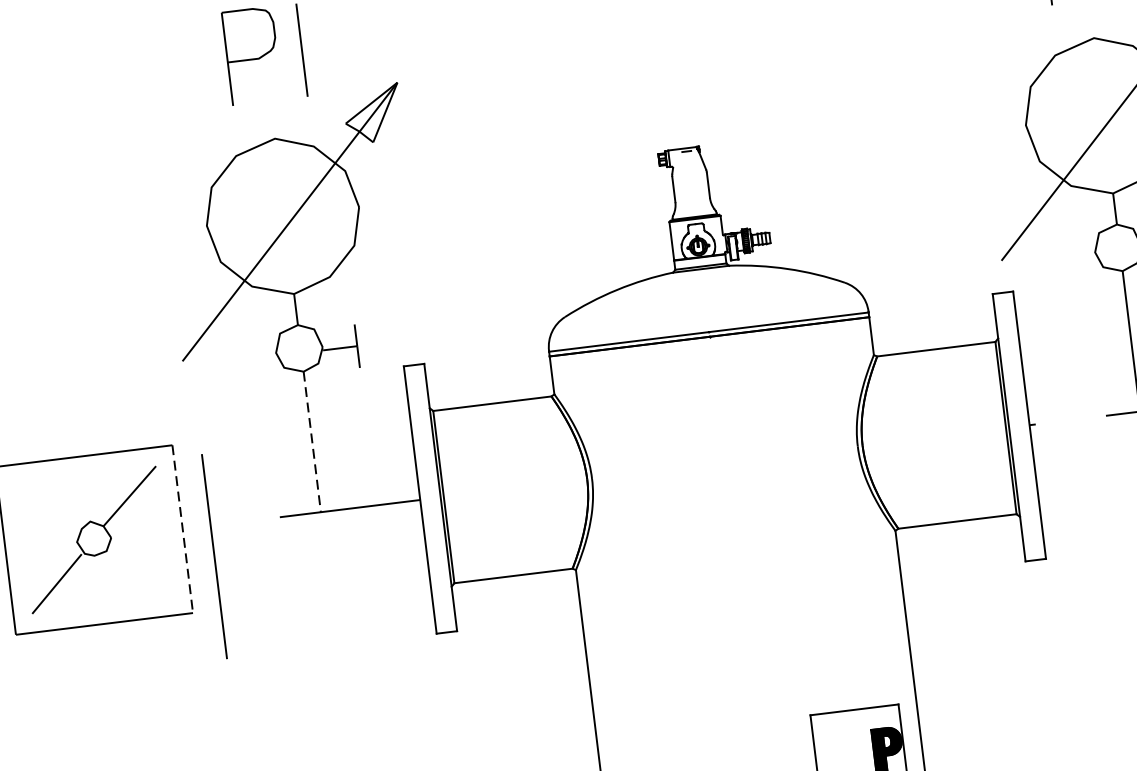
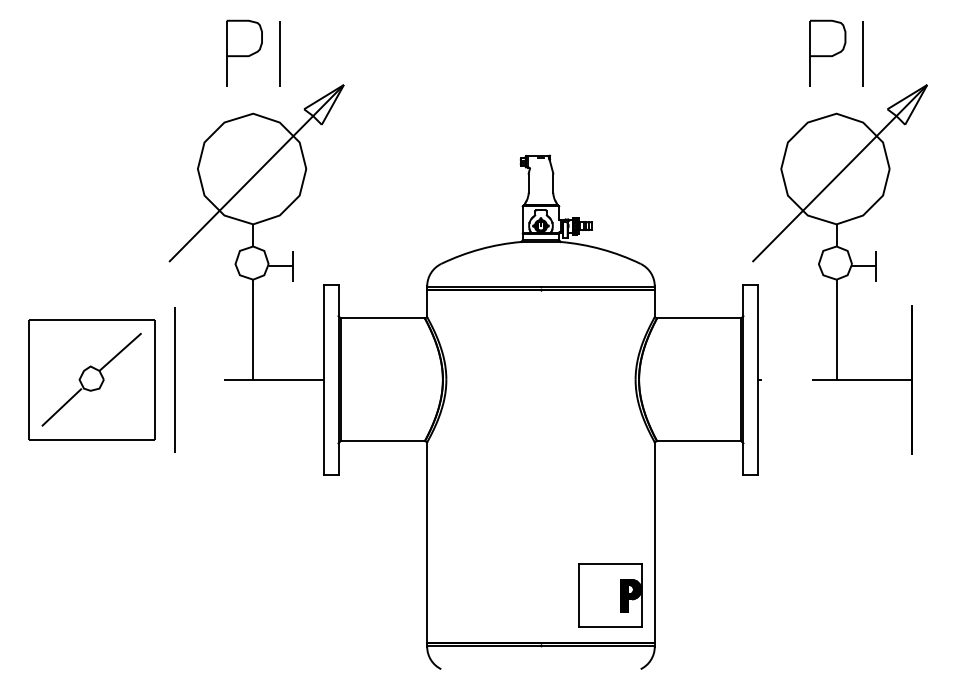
line: (312, 442) -> (253, 330), dashed -> solid
line: (182, 528) -> (154, 379), dashed -> solid
line: (214, 556) -> (174, 379), moved

